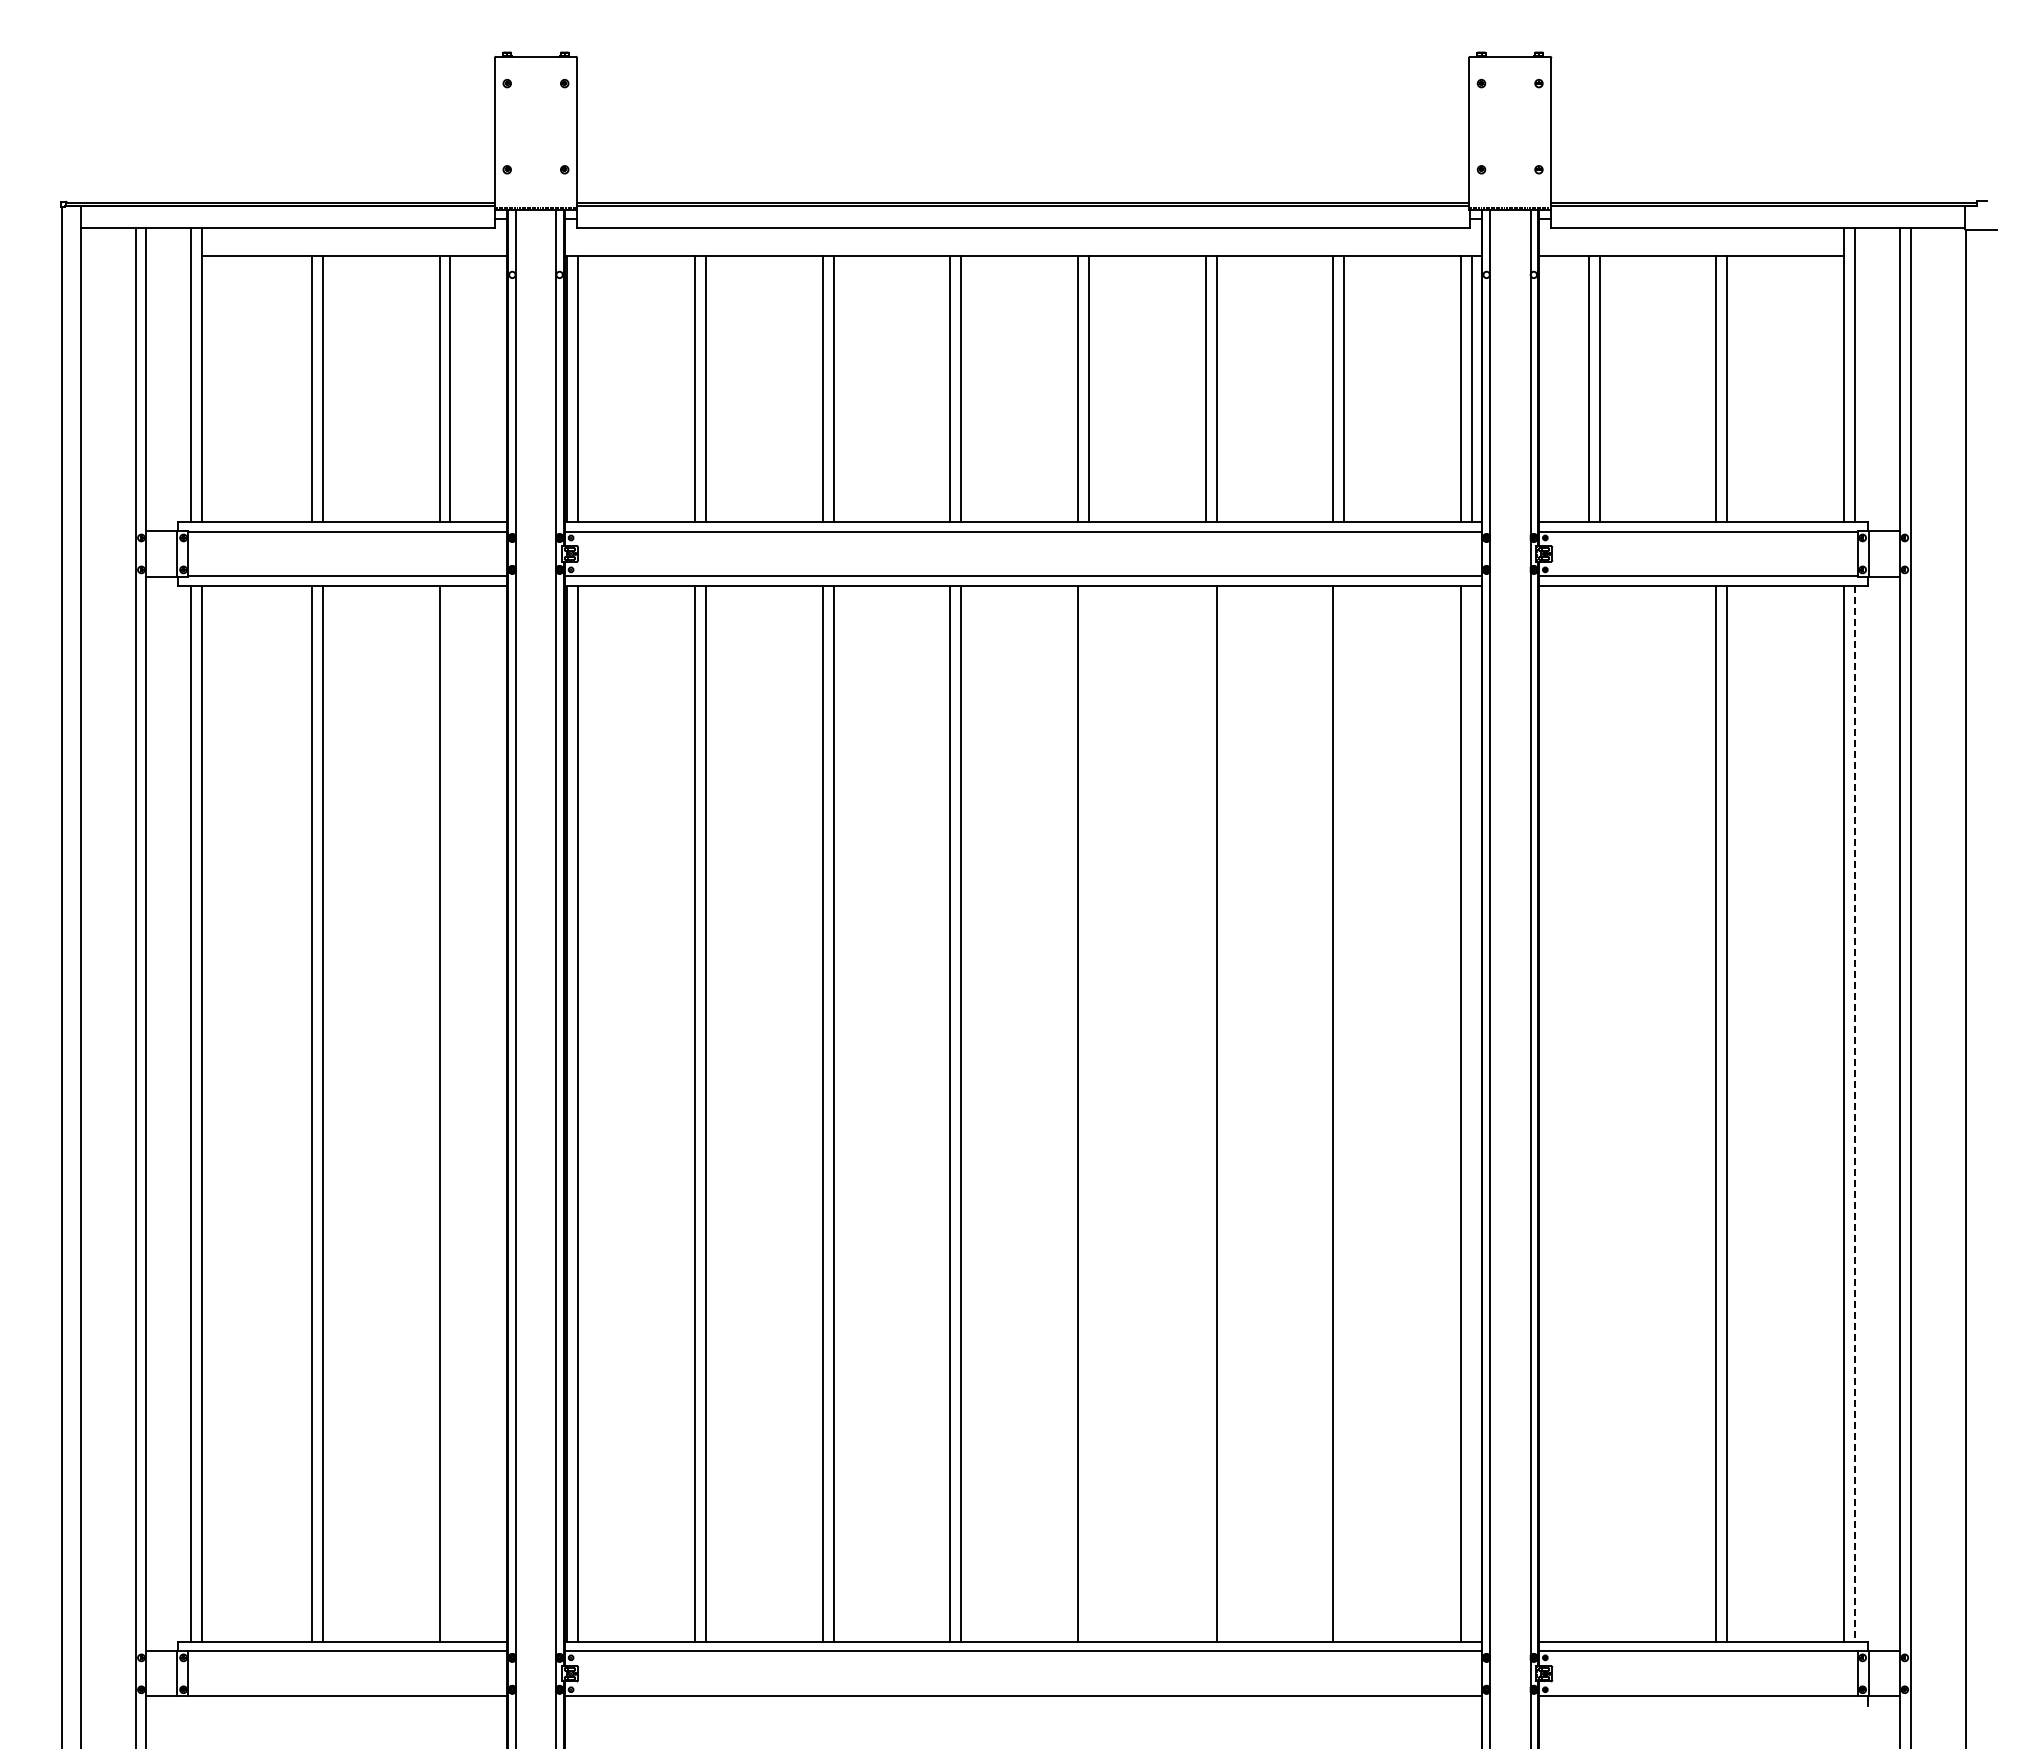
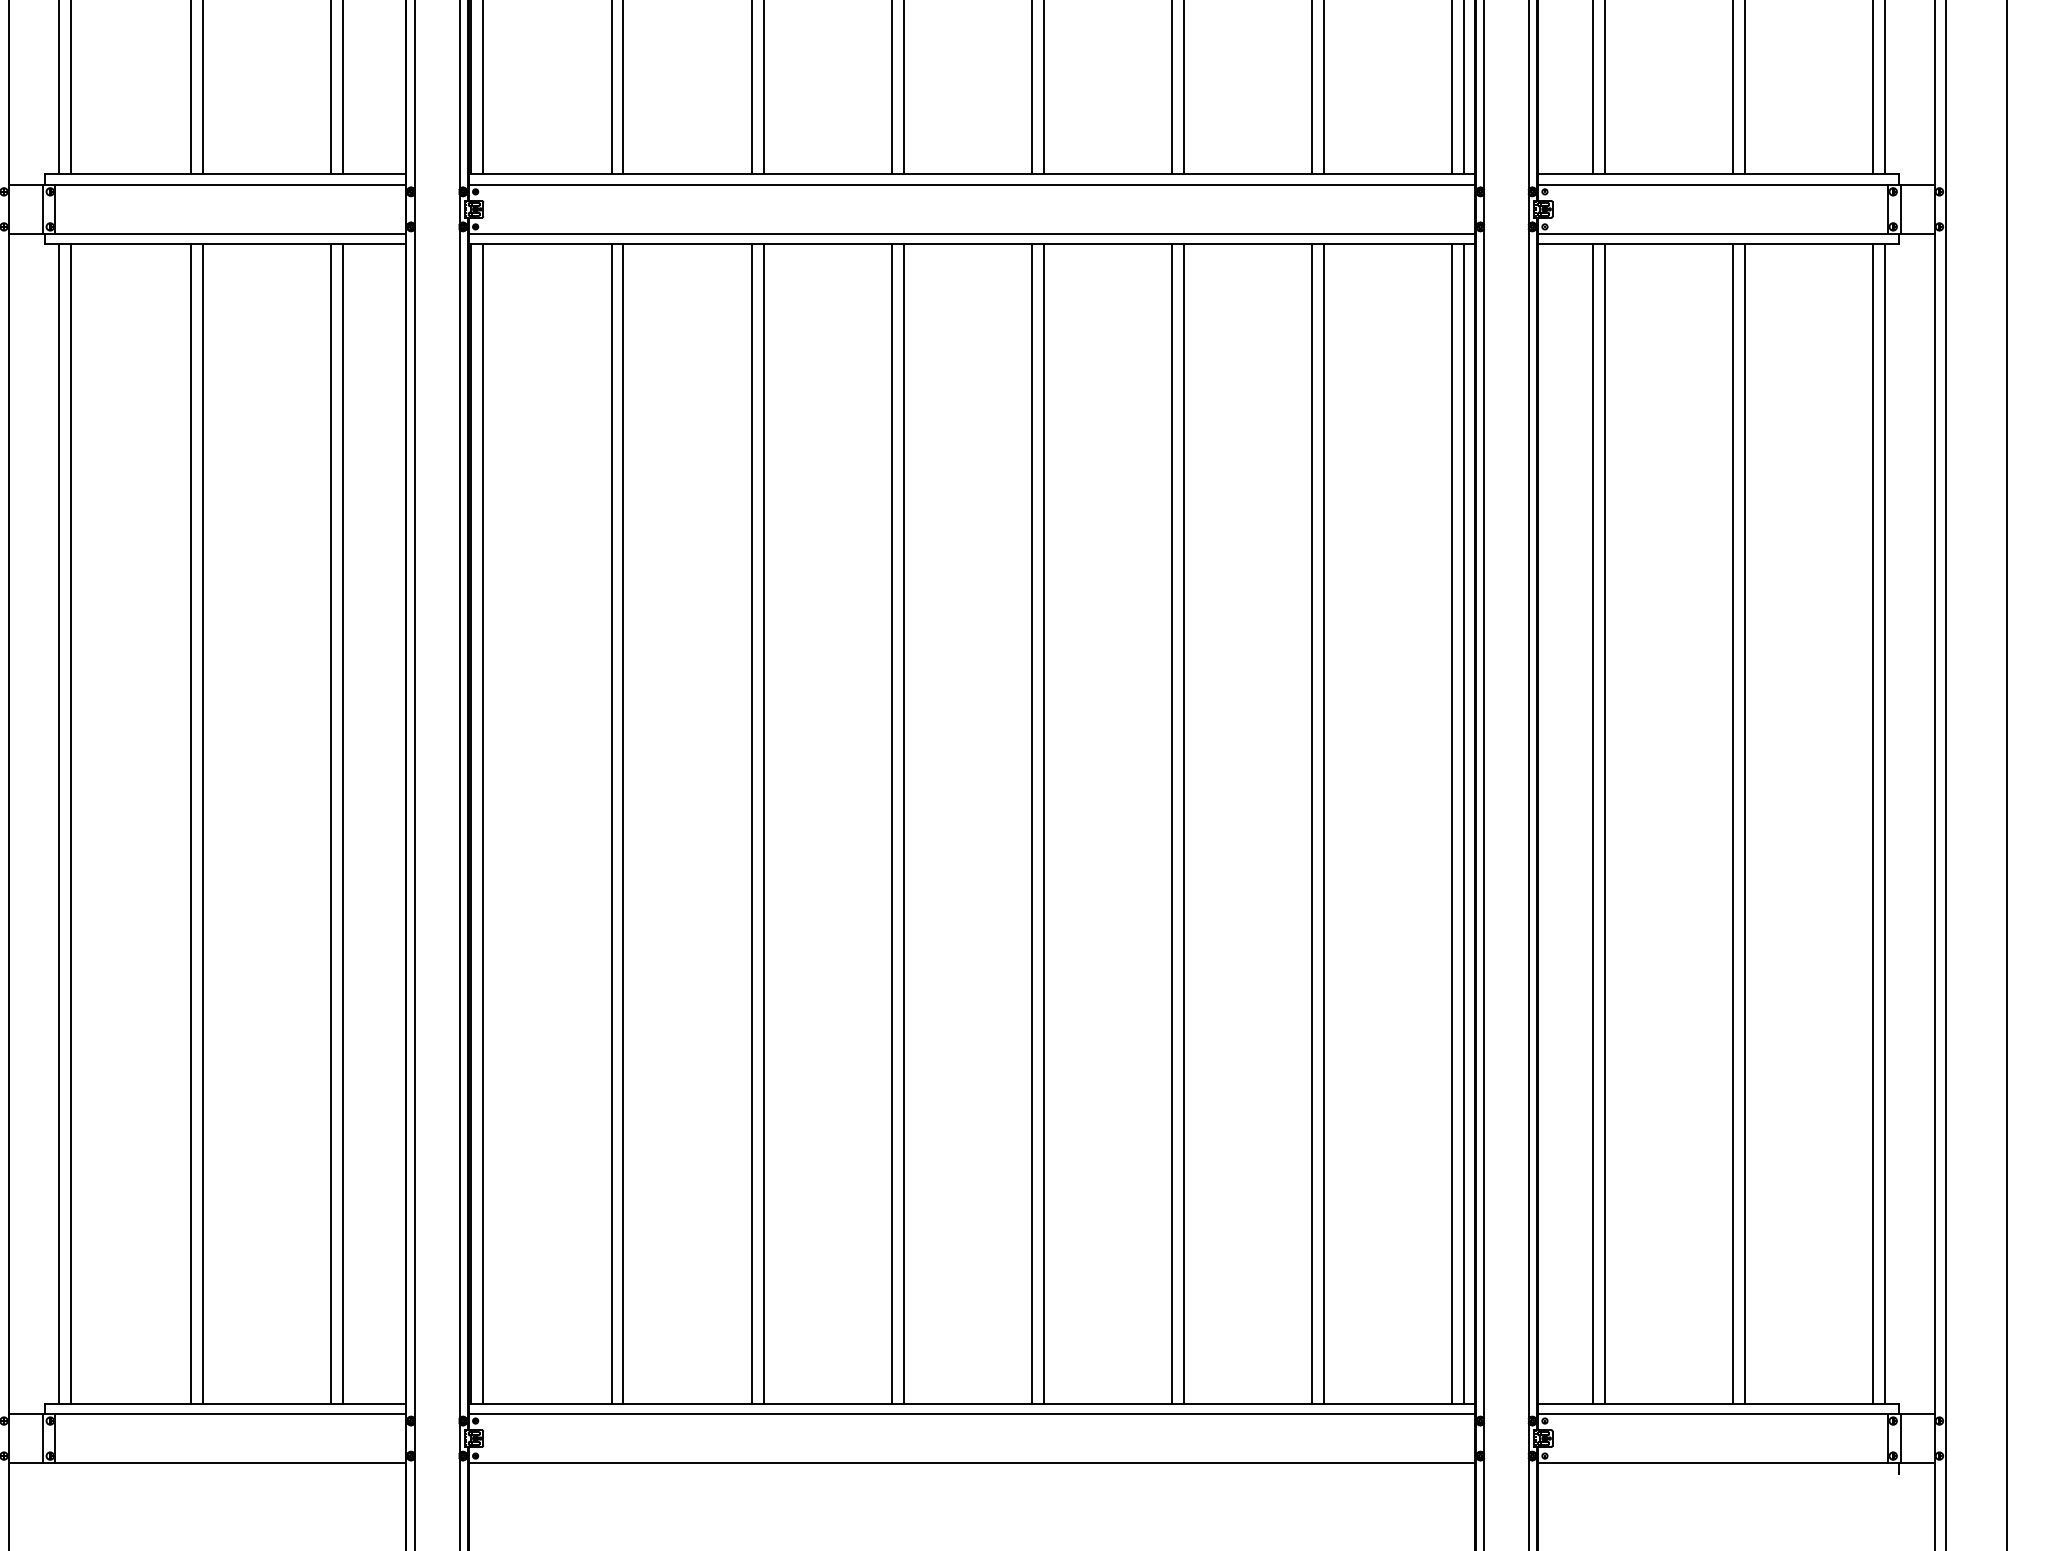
line: (450, 1113) -> (343, 823), added
line: (1088, 1113) -> (1043, 823), added
line: (1205, 1113) -> (1171, 823), added
line: (1344, 1113) -> (1324, 823), added
line: (1471, 1113) -> (1463, 823), added
line: (1588, 1113) -> (1592, 823), added
line: (1599, 1113) -> (1604, 823), added
line: (1855, 1114) -> (1885, 824), dashed -> solid

